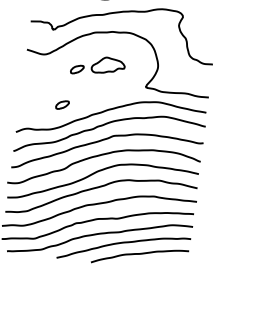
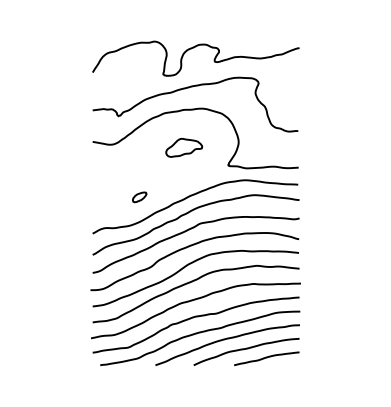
part: (77, 69) -> (150, 156), removed
curve: (157, 265) -> (266, 358), added

